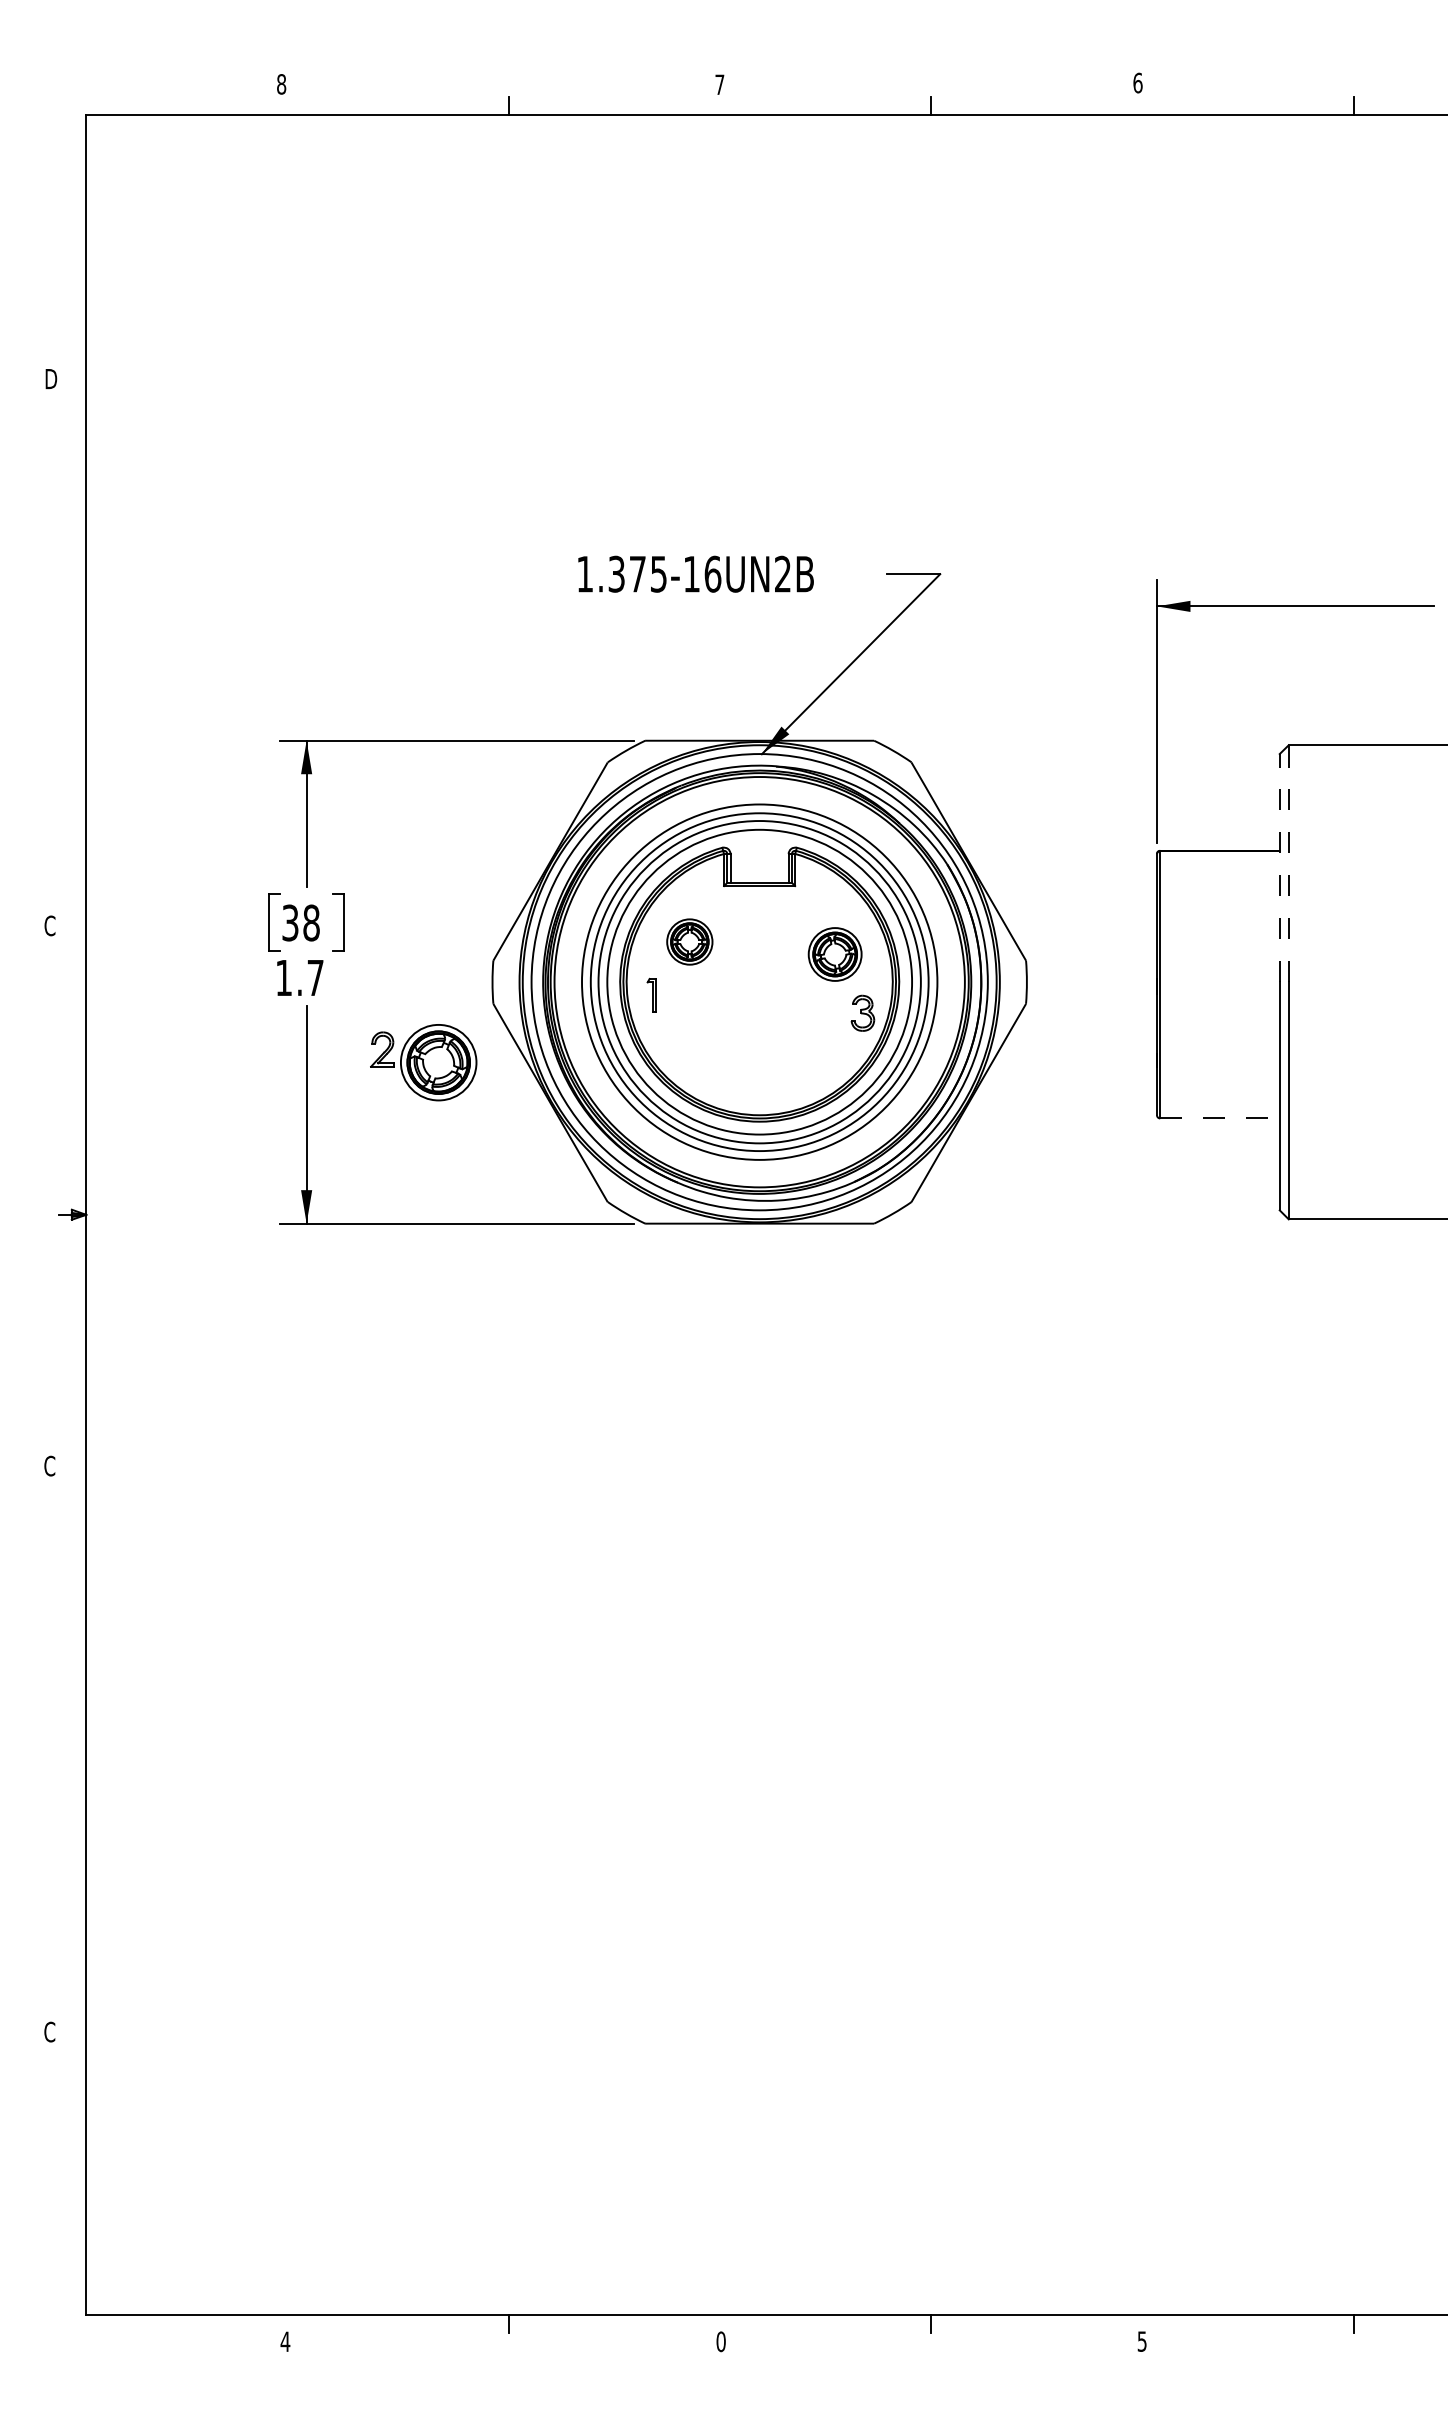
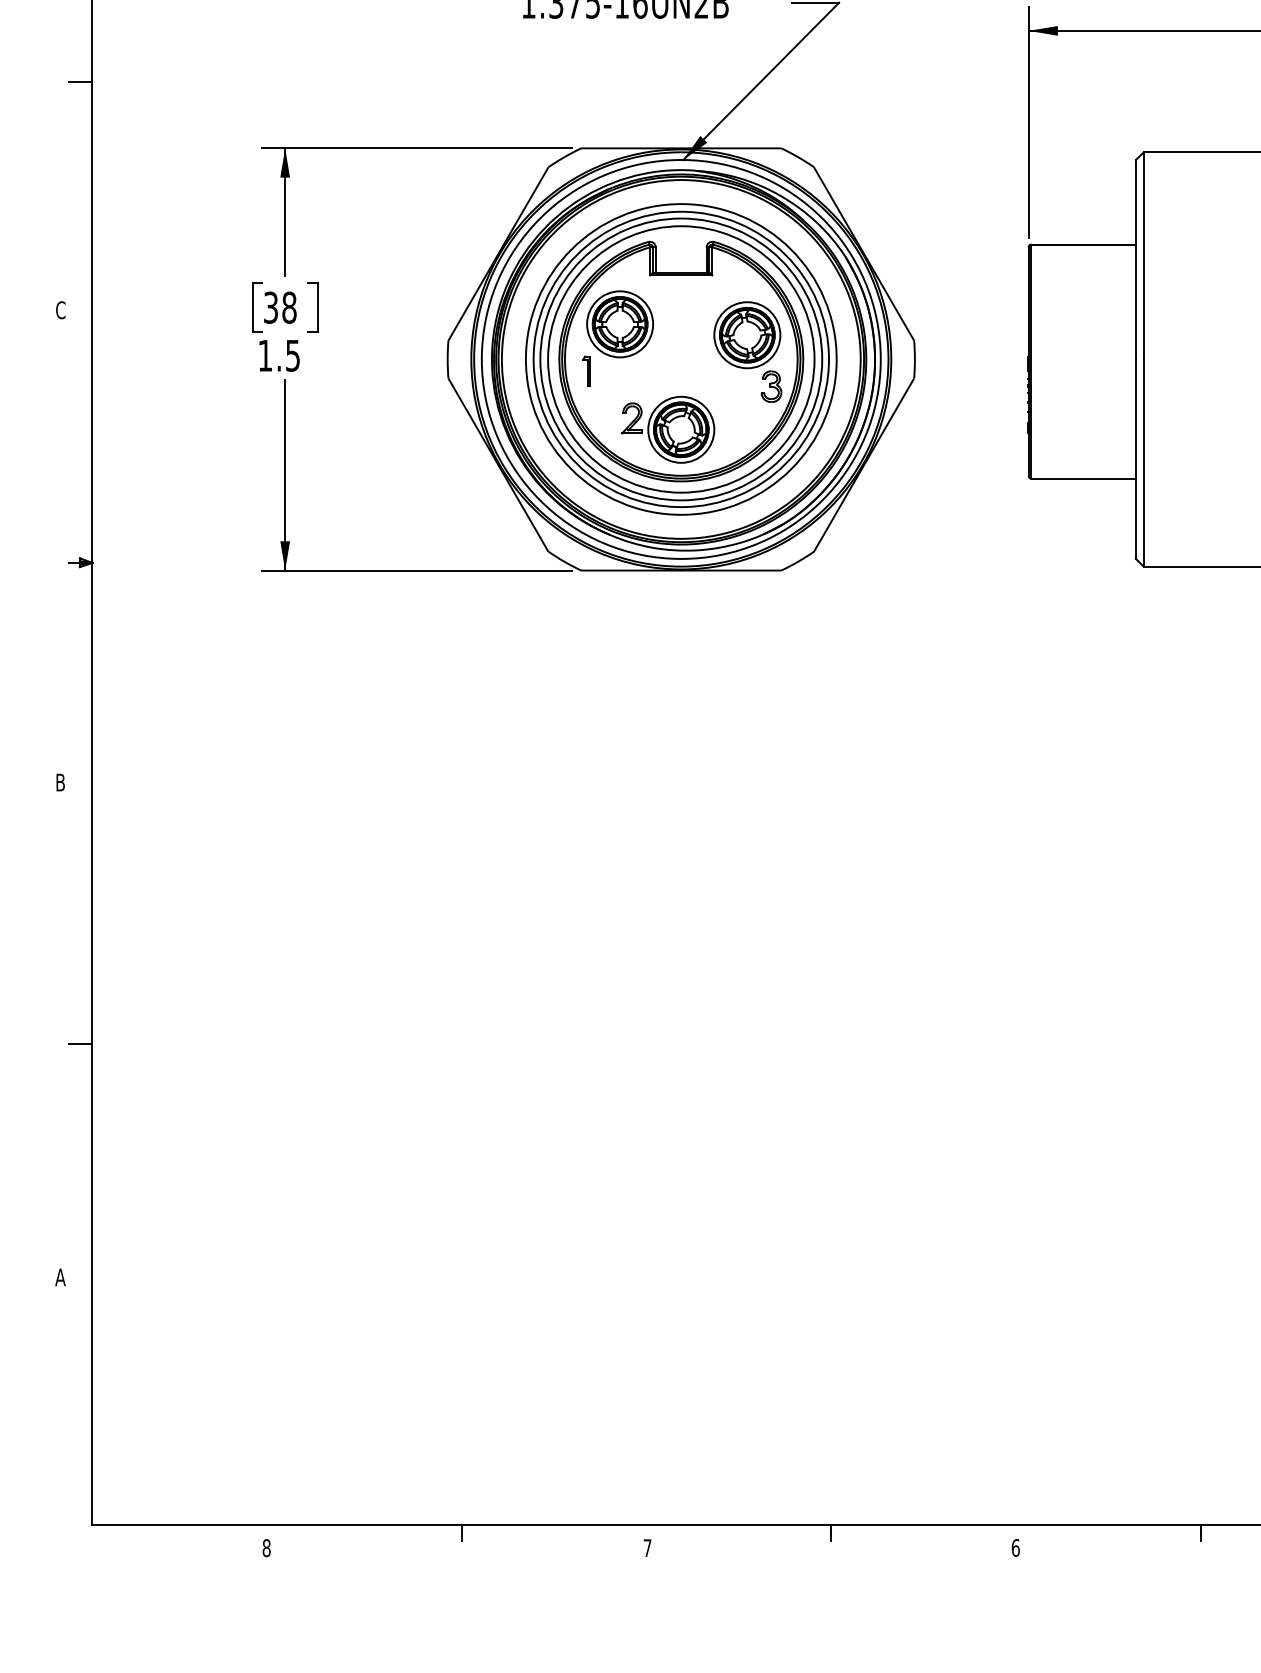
line: (72, 664) -> (80, 81), added
line: (1288, 863) -> (1143, 255), dashed -> solid
line: (1279, 867) -> (1135, 259), dashed -> solid
part: (689, 941) -> (619, 323), size x1.67
part: (834, 954) -> (746, 335), size x1.43
text: (315, 978) -> (292, 356), 1.7 -> 1.5
part: (423, 1062) -> (668, 429), moved
line: (1219, 1118) -> (1083, 478), dashed -> solid
text: (49, 1465) -> (60, 782), C -> B
line: (72, 1764) -> (80, 1043), added
text: (49, 2031) -> (60, 1276), C -> A
text: (285, 2341) -> (266, 1547), 4 -> 8
text: (720, 2341) -> (647, 1547), 0 -> 7
text: (1141, 2341) -> (1015, 1547), 5 -> 6

